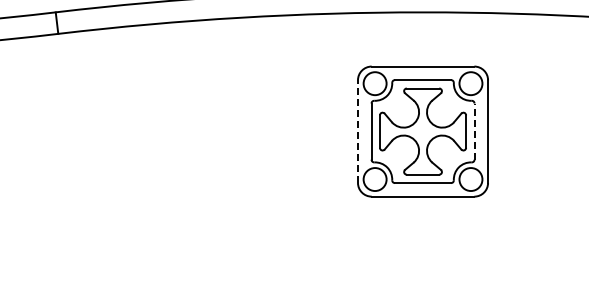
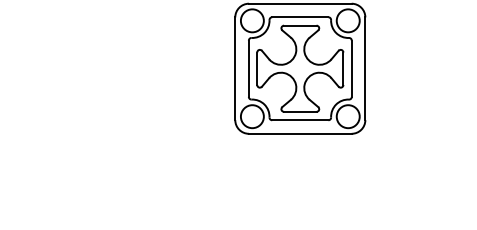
line: (358, 131) -> (235, 68), dashed -> solid
line: (474, 131) -> (351, 68), dashed -> solid

